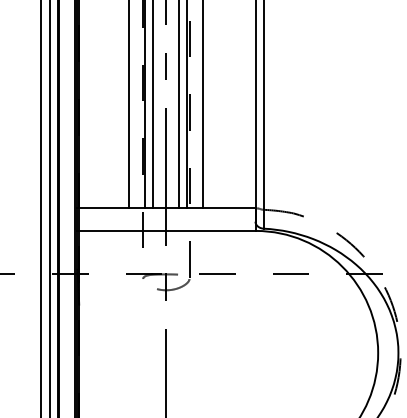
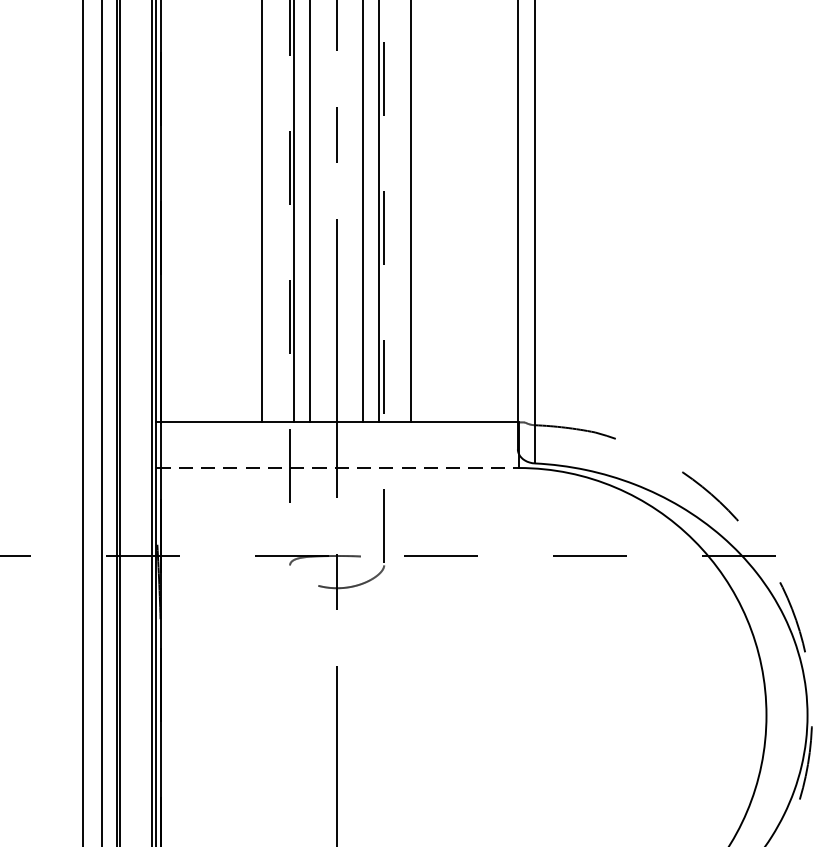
line: (167, 230) -> (339, 467), solid -> dashed

